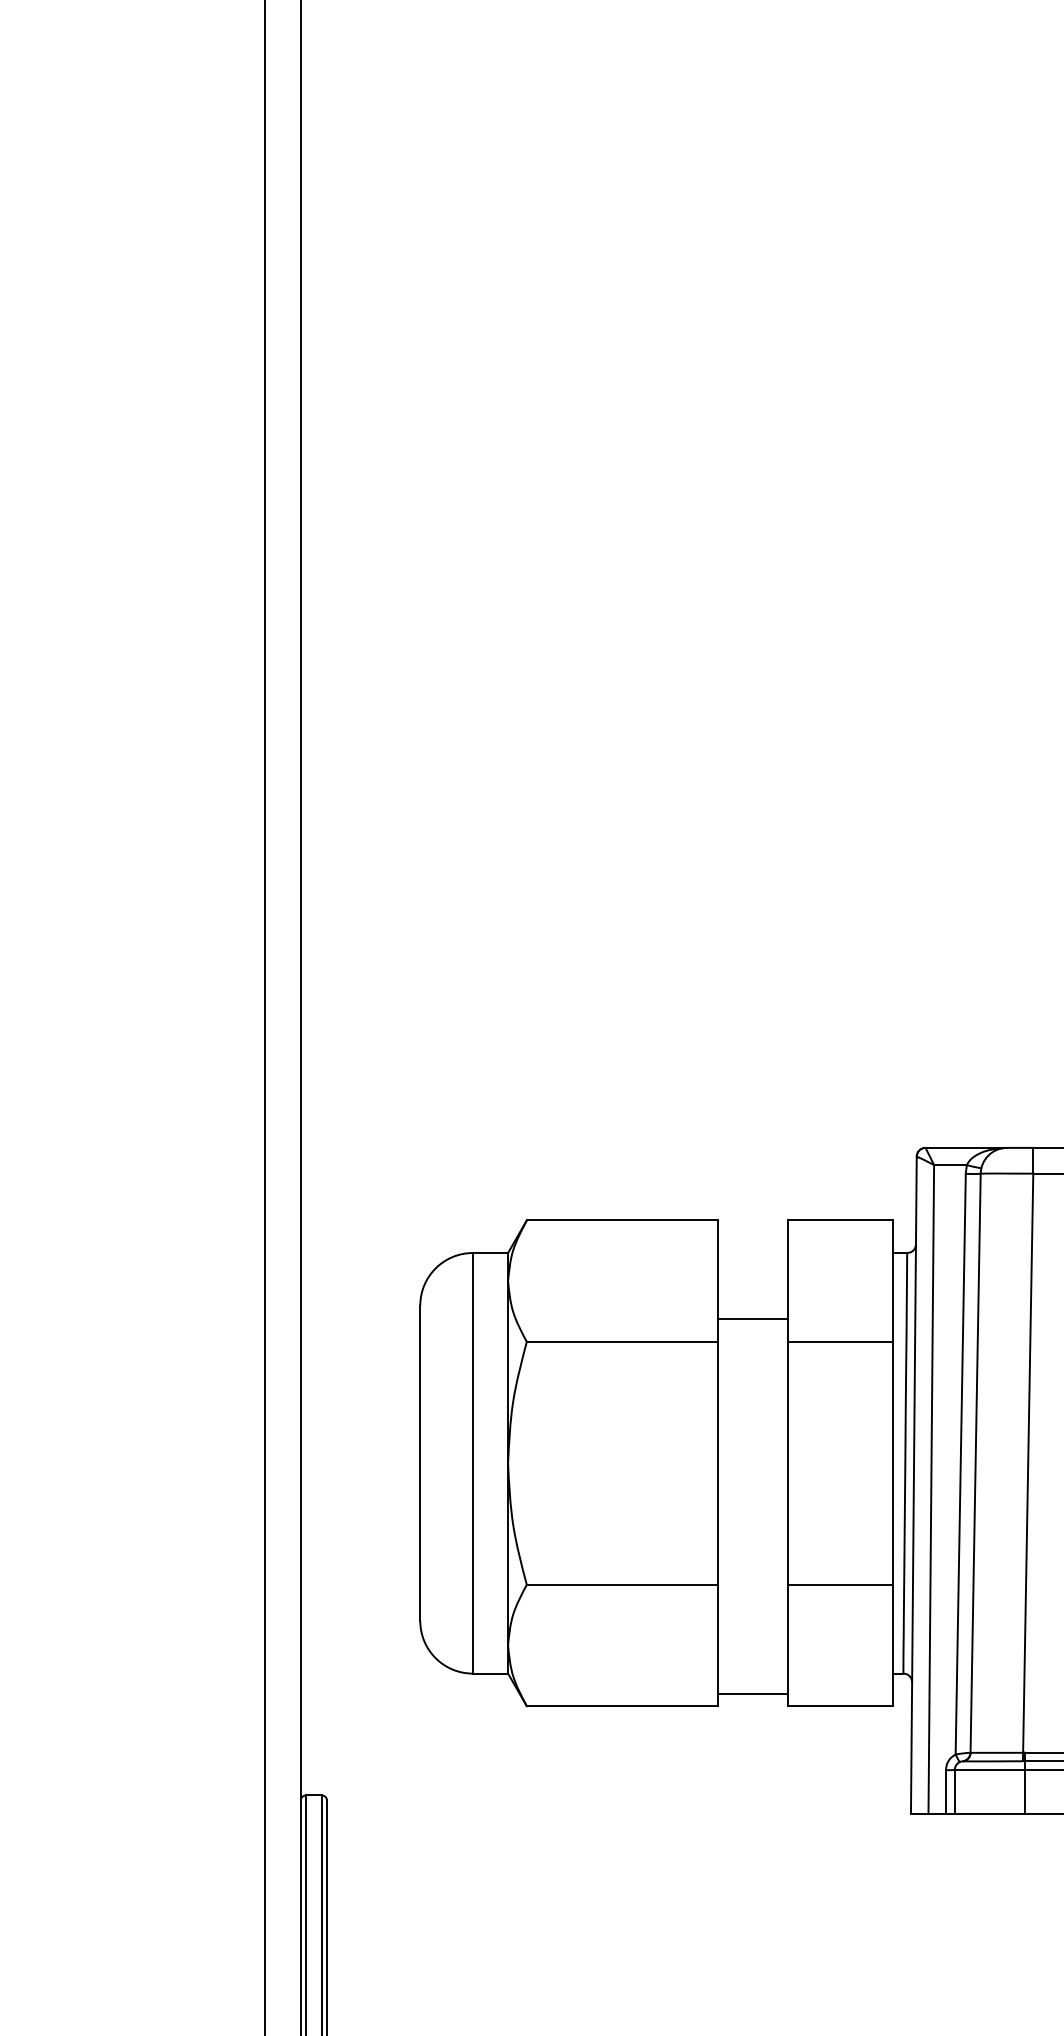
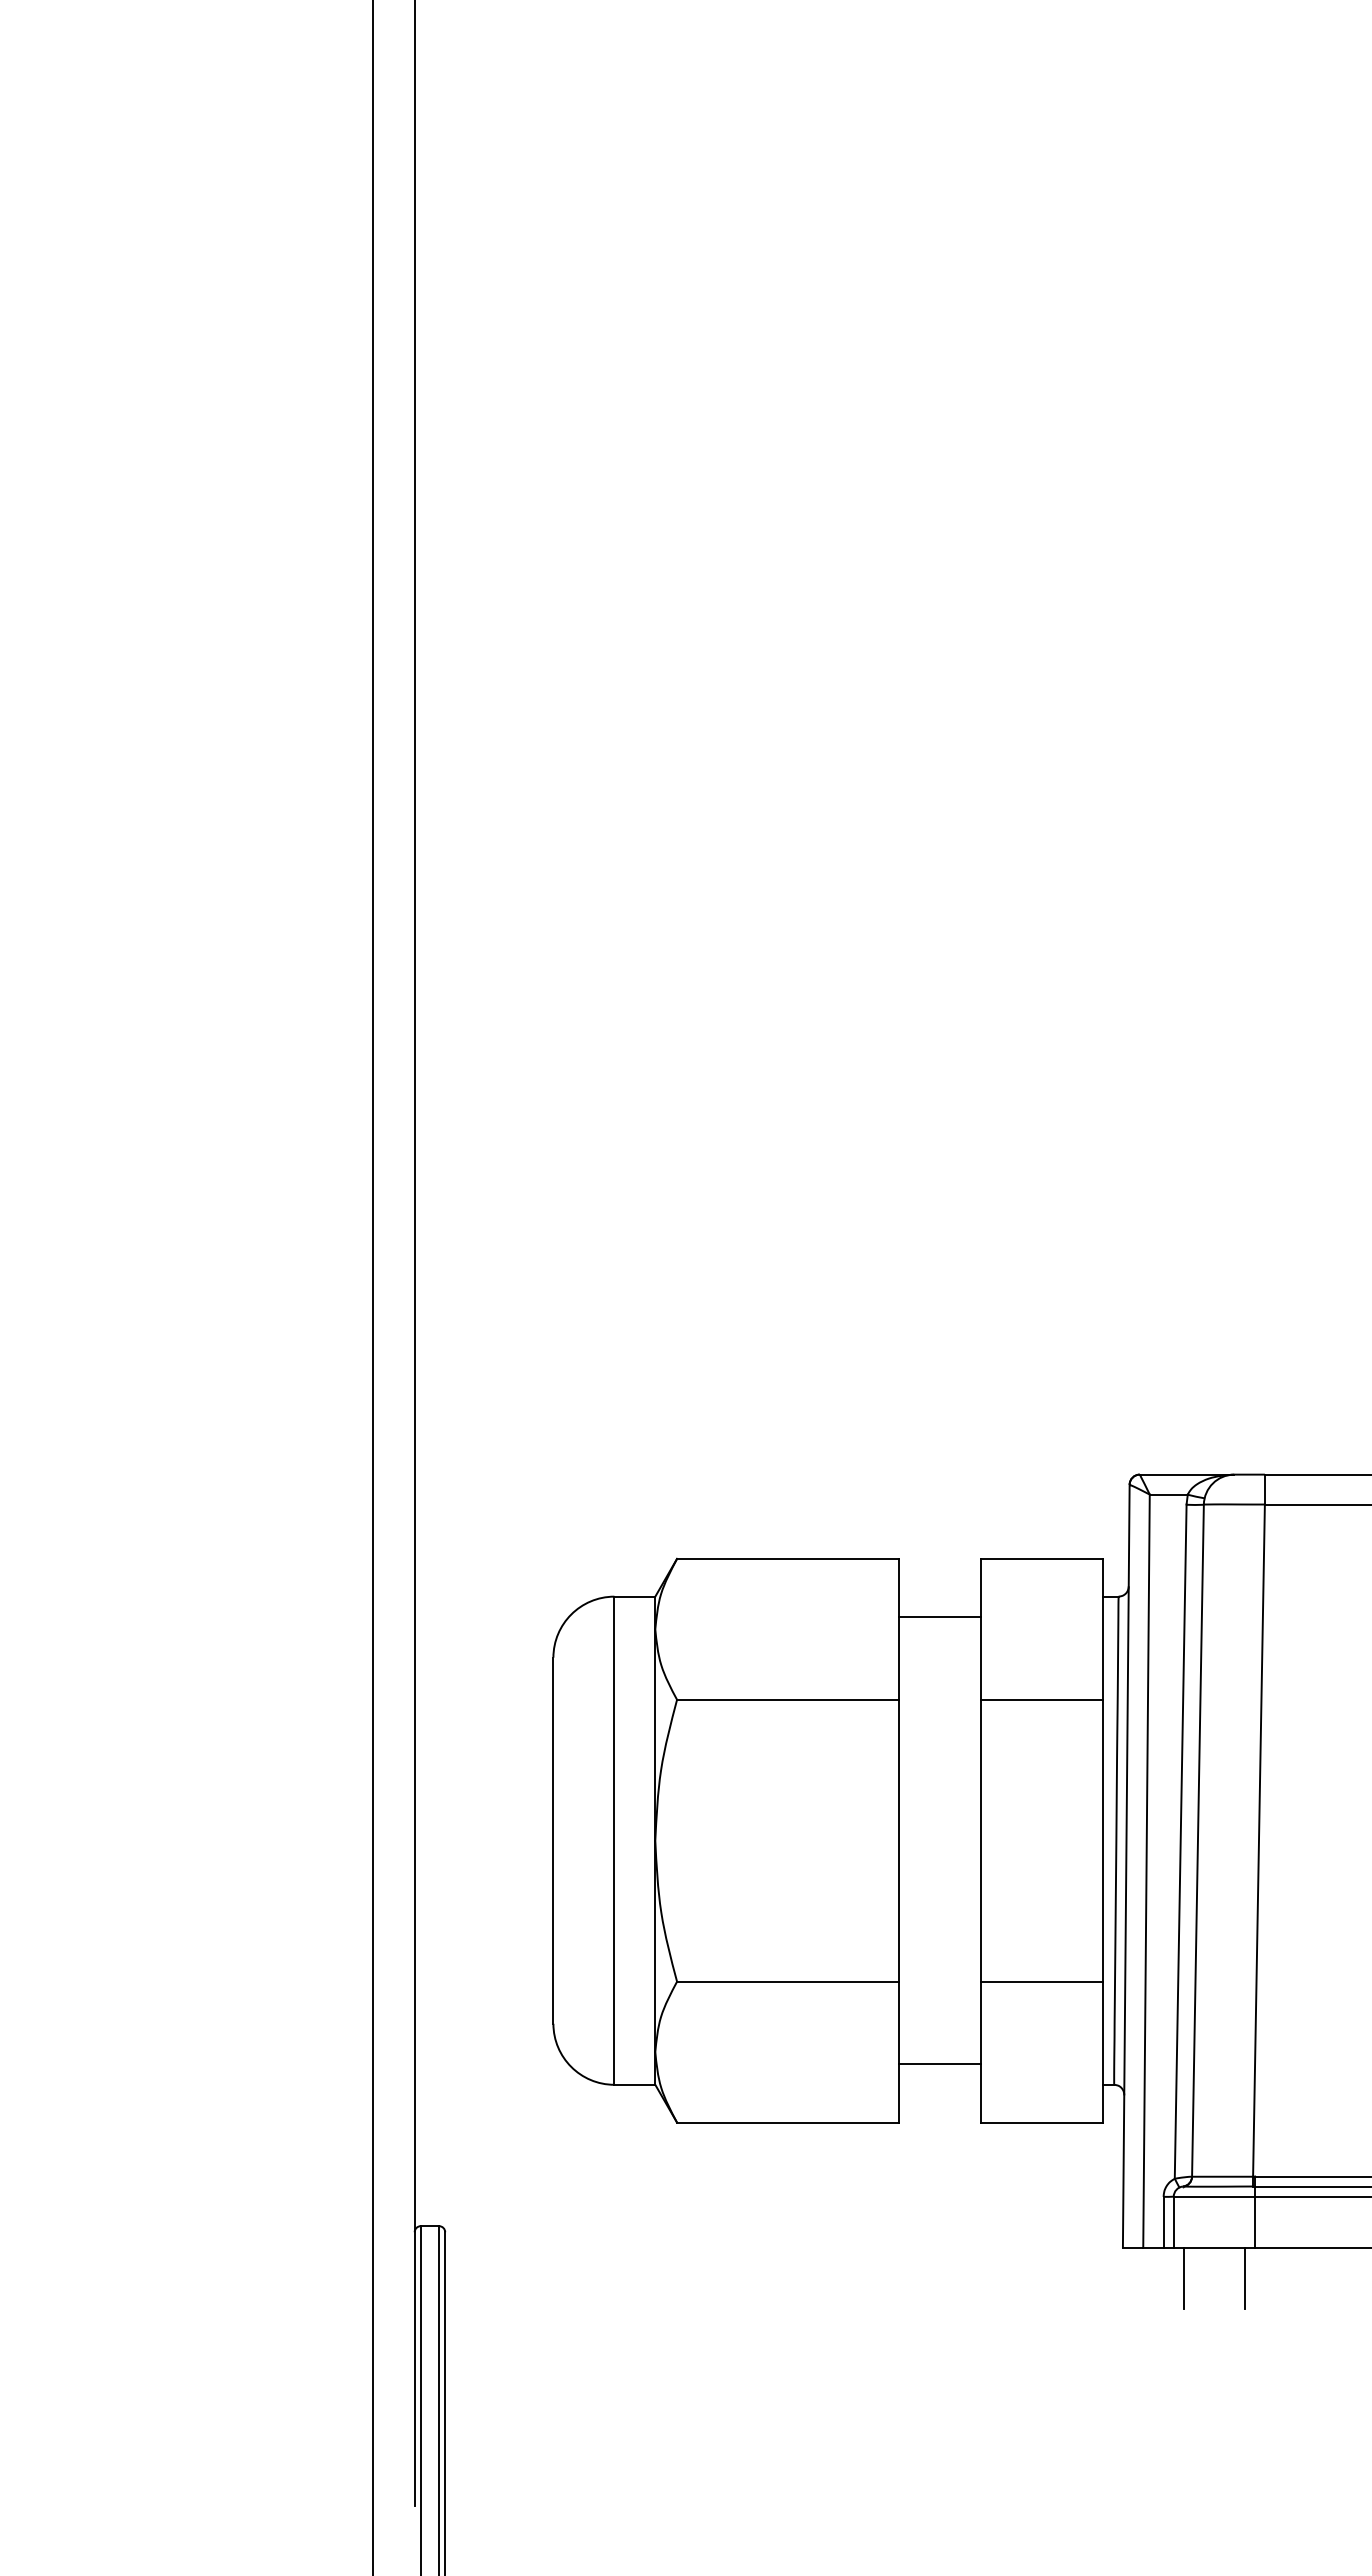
line: (752, 1319) -> (939, 1617), moved
line: (752, 1694) -> (939, 2064), moved
line: (963, 1839) -> (1183, 2277), added
line: (1015, 1839) -> (1244, 2277), added

